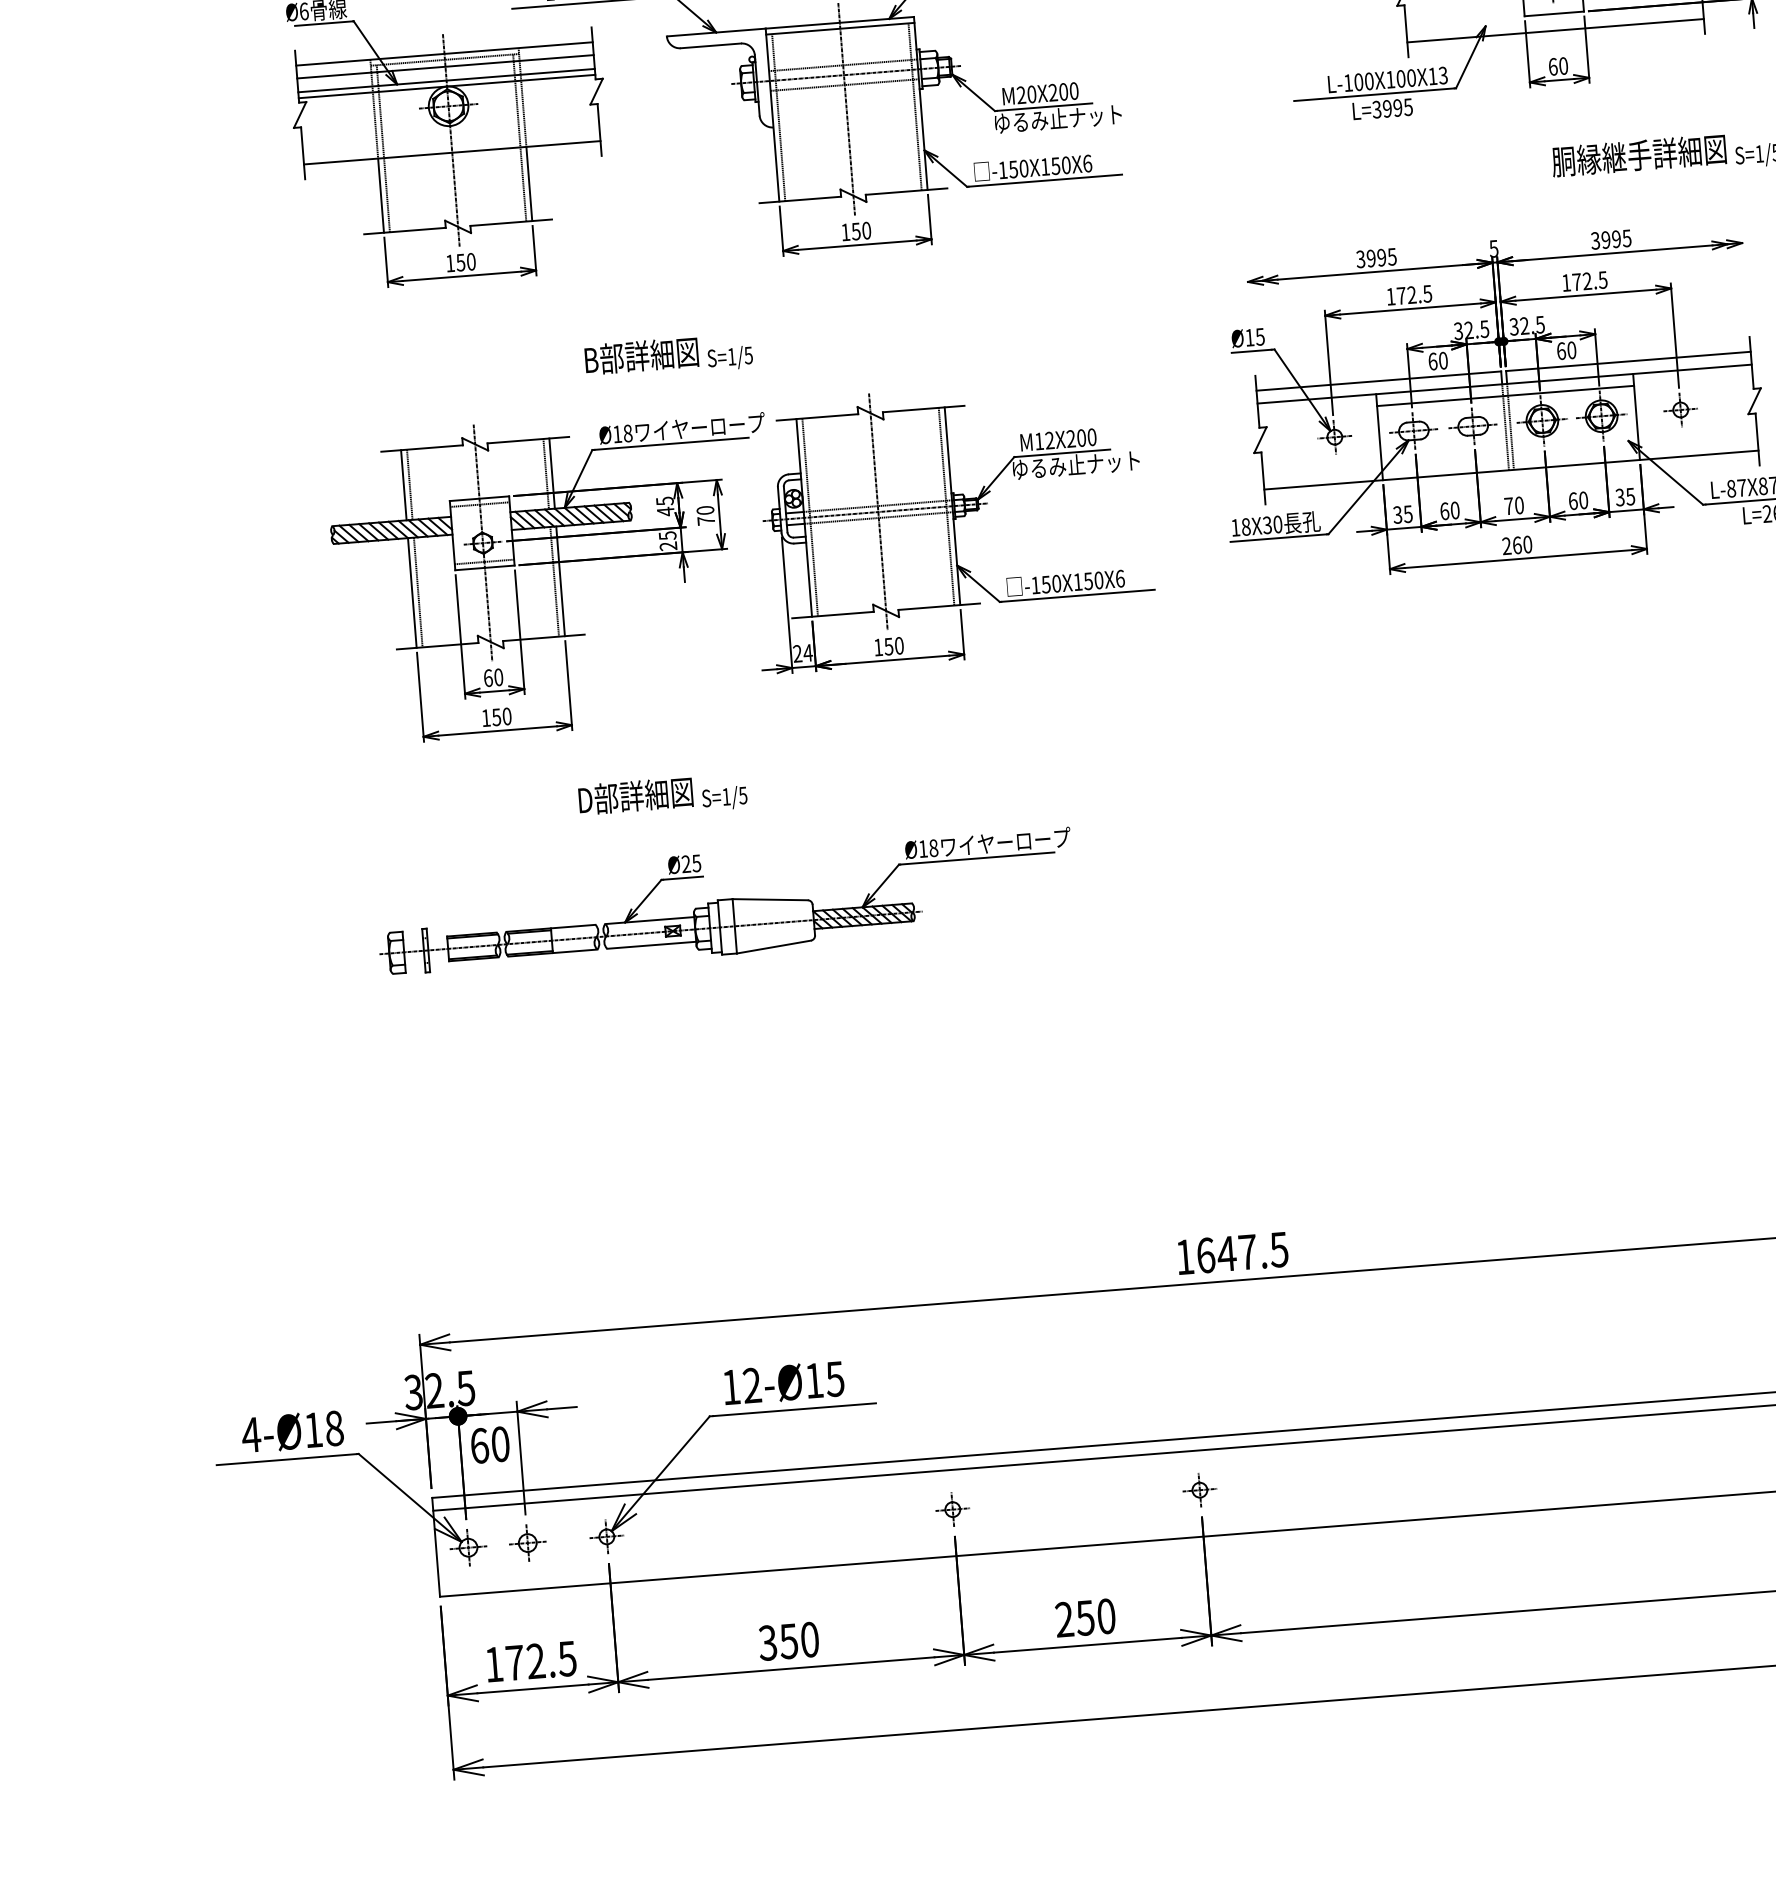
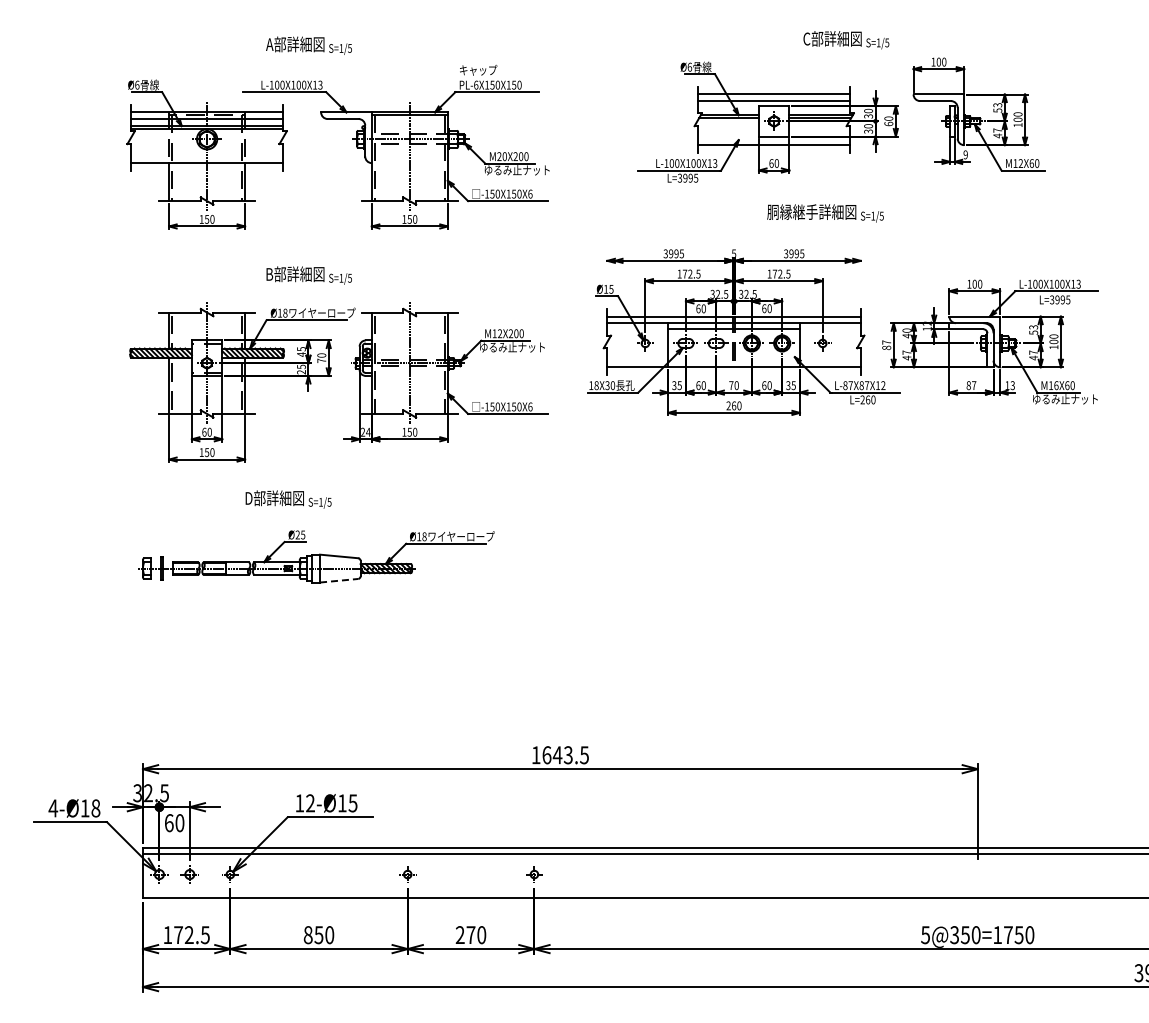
line: (774, 946) -> (339, 580), solid -> dashed
text: (1248, 1252) -> (568, 755), 1647.5 -> 1643.5
text: (1084, 1618) -> (470, 935), 250 -> 270
text: (766, 1643) -> (307, 935), 350 -> 850

